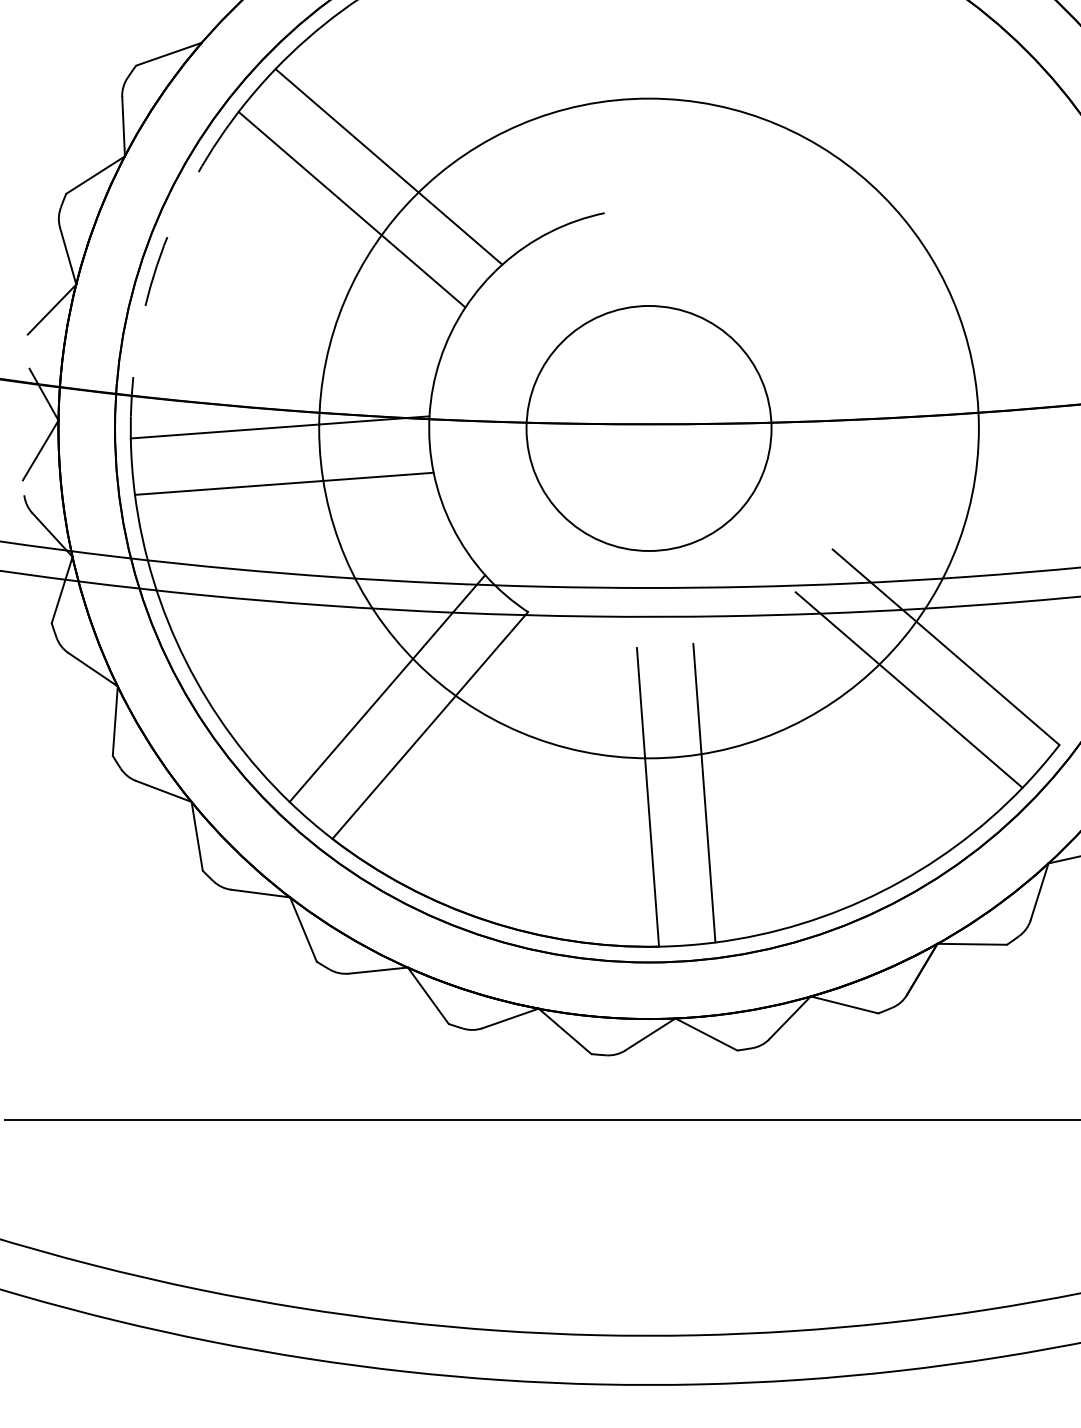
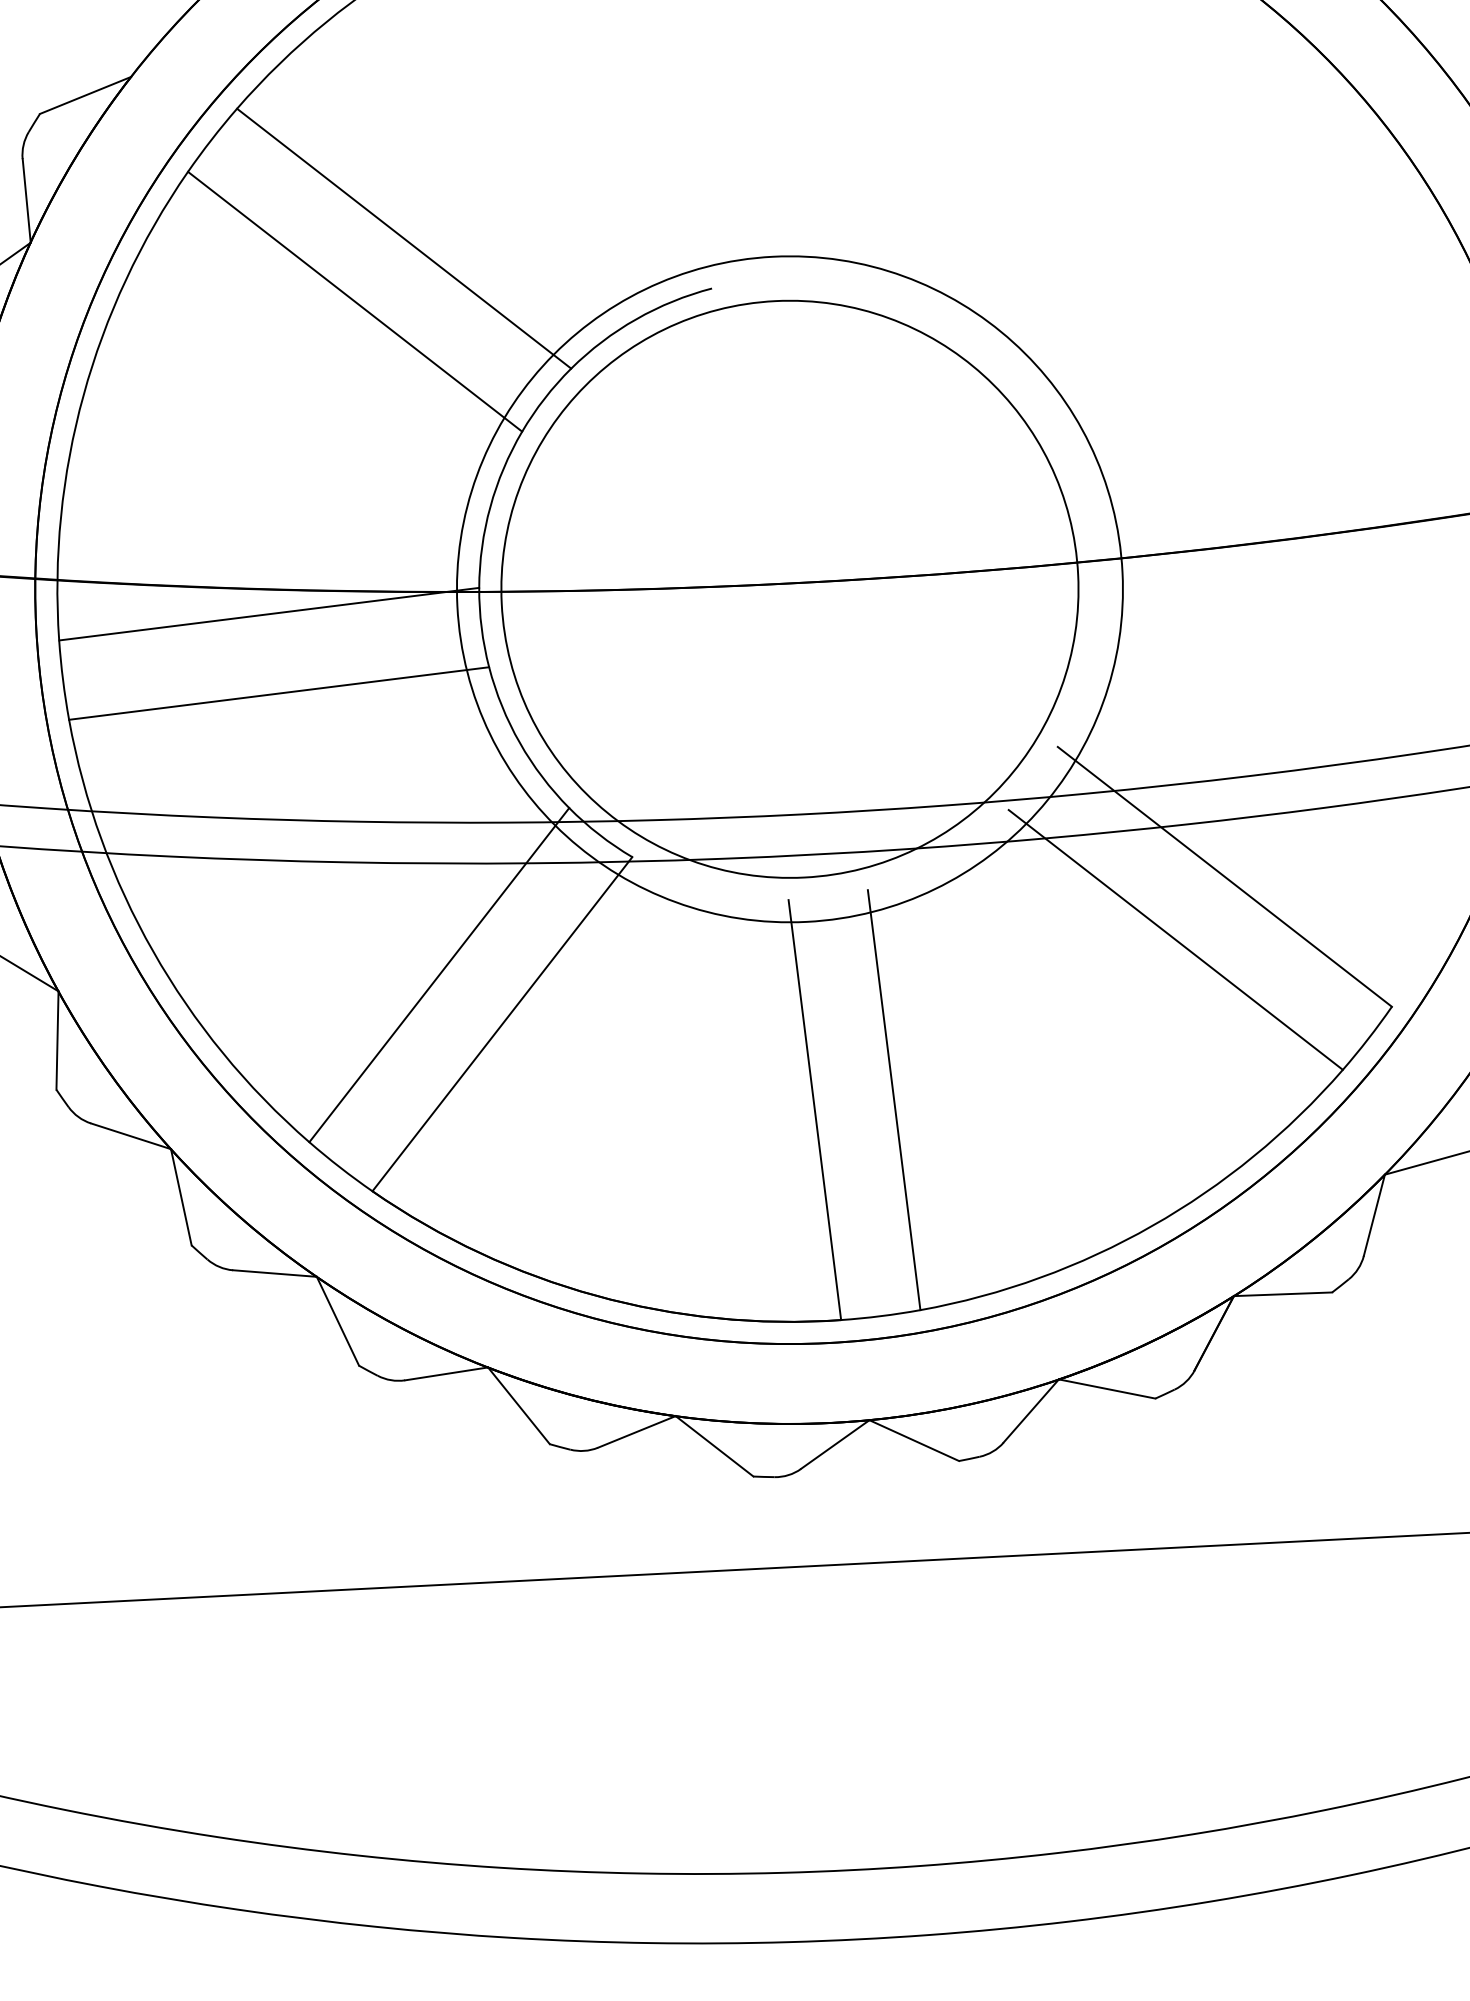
arc: (156, 266) -> (83, 395), dashed -> solid
circle: (648, 428) -> (789, 589), size x0.71
circle: (648, 428) -> (789, 589), size x1.67

